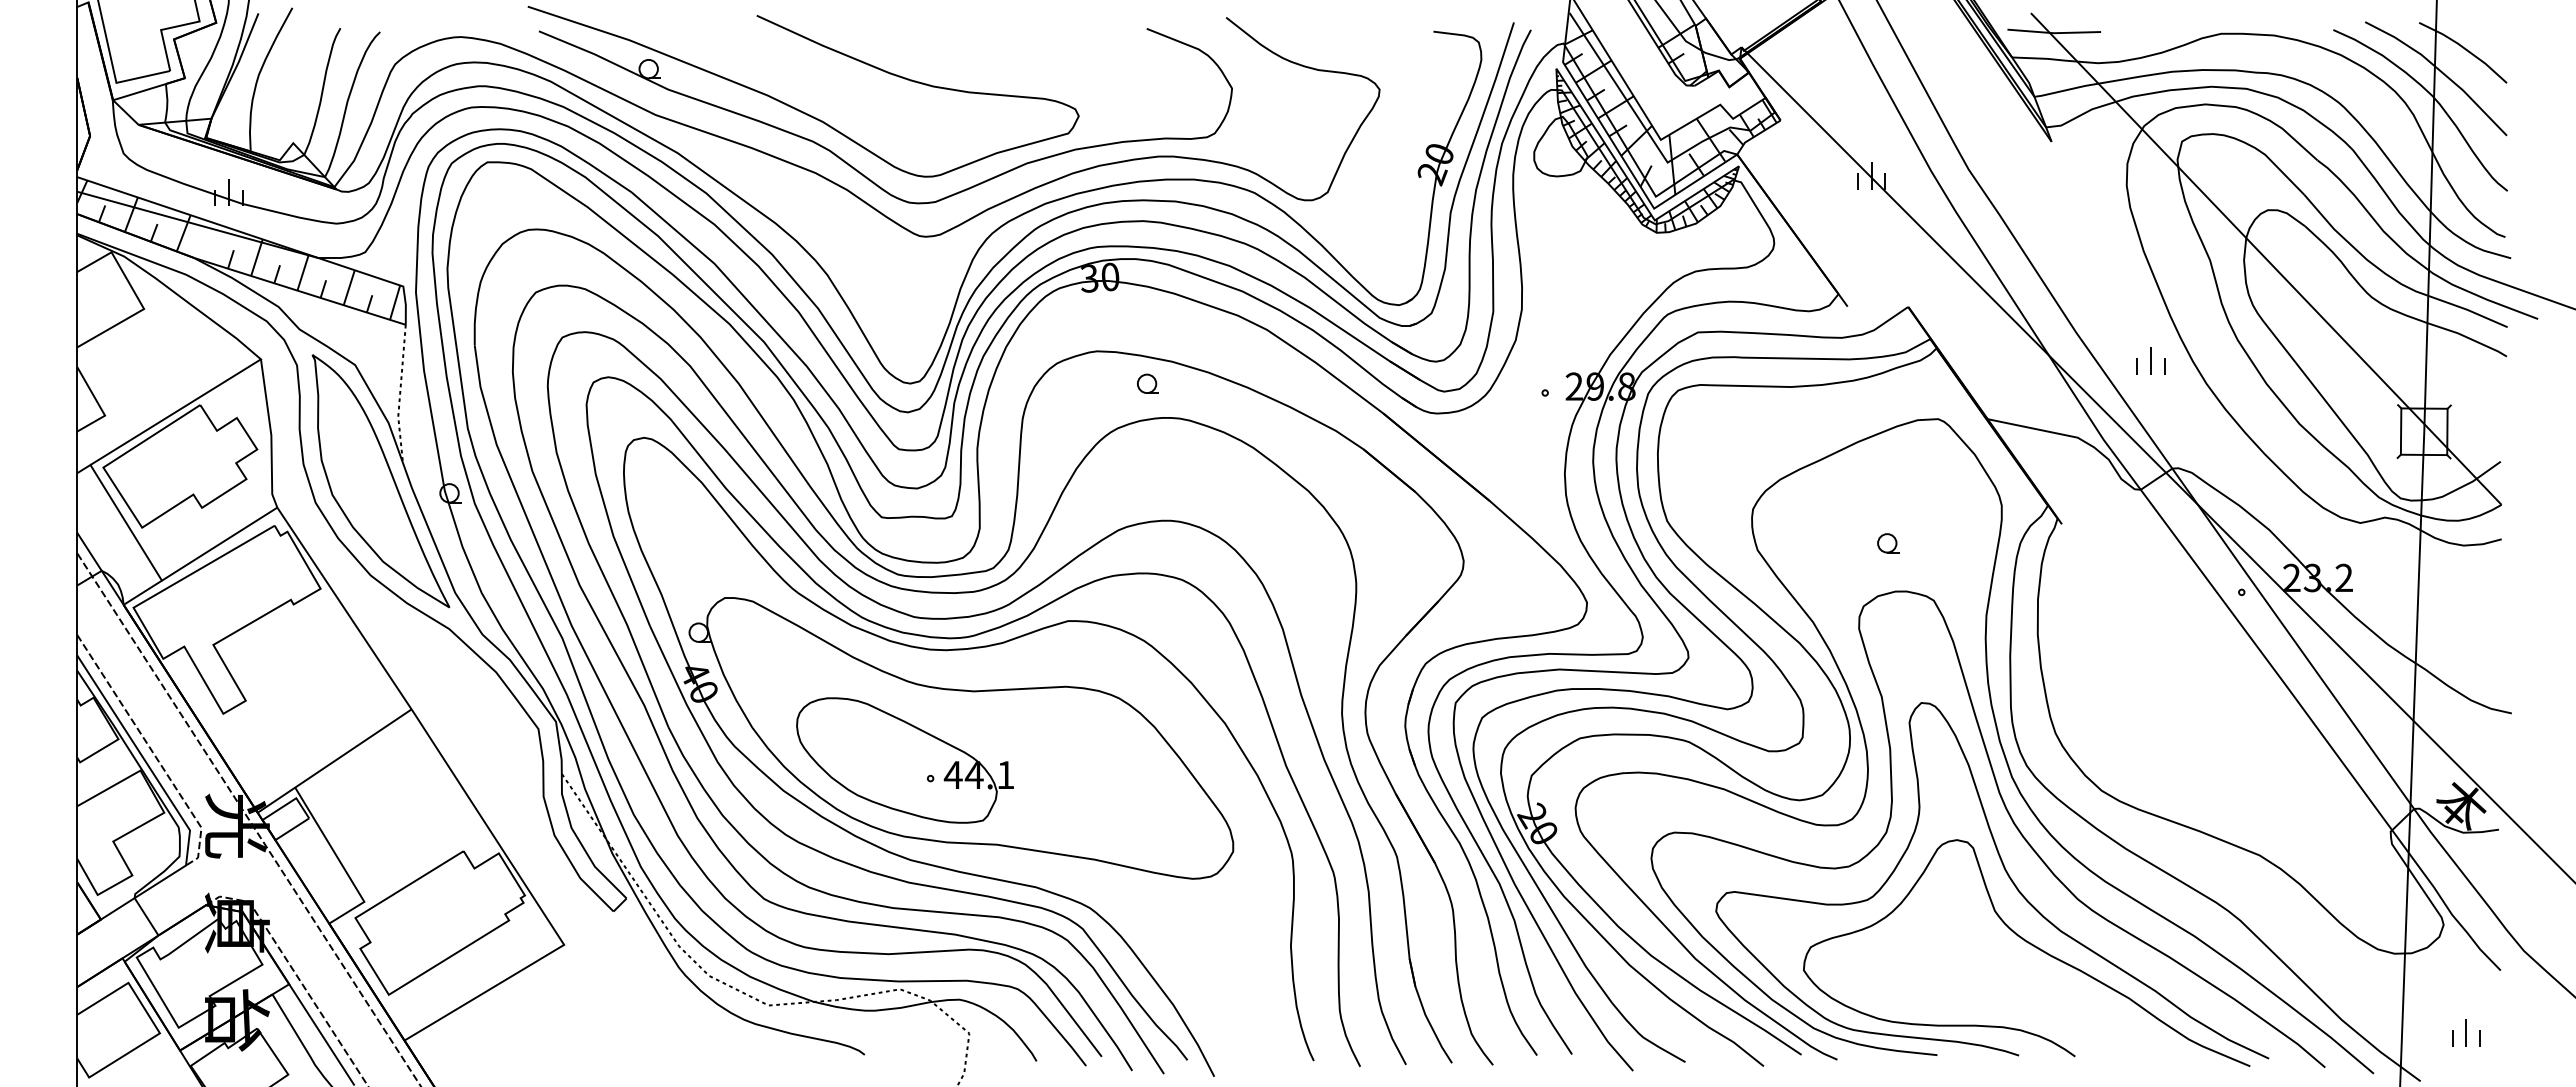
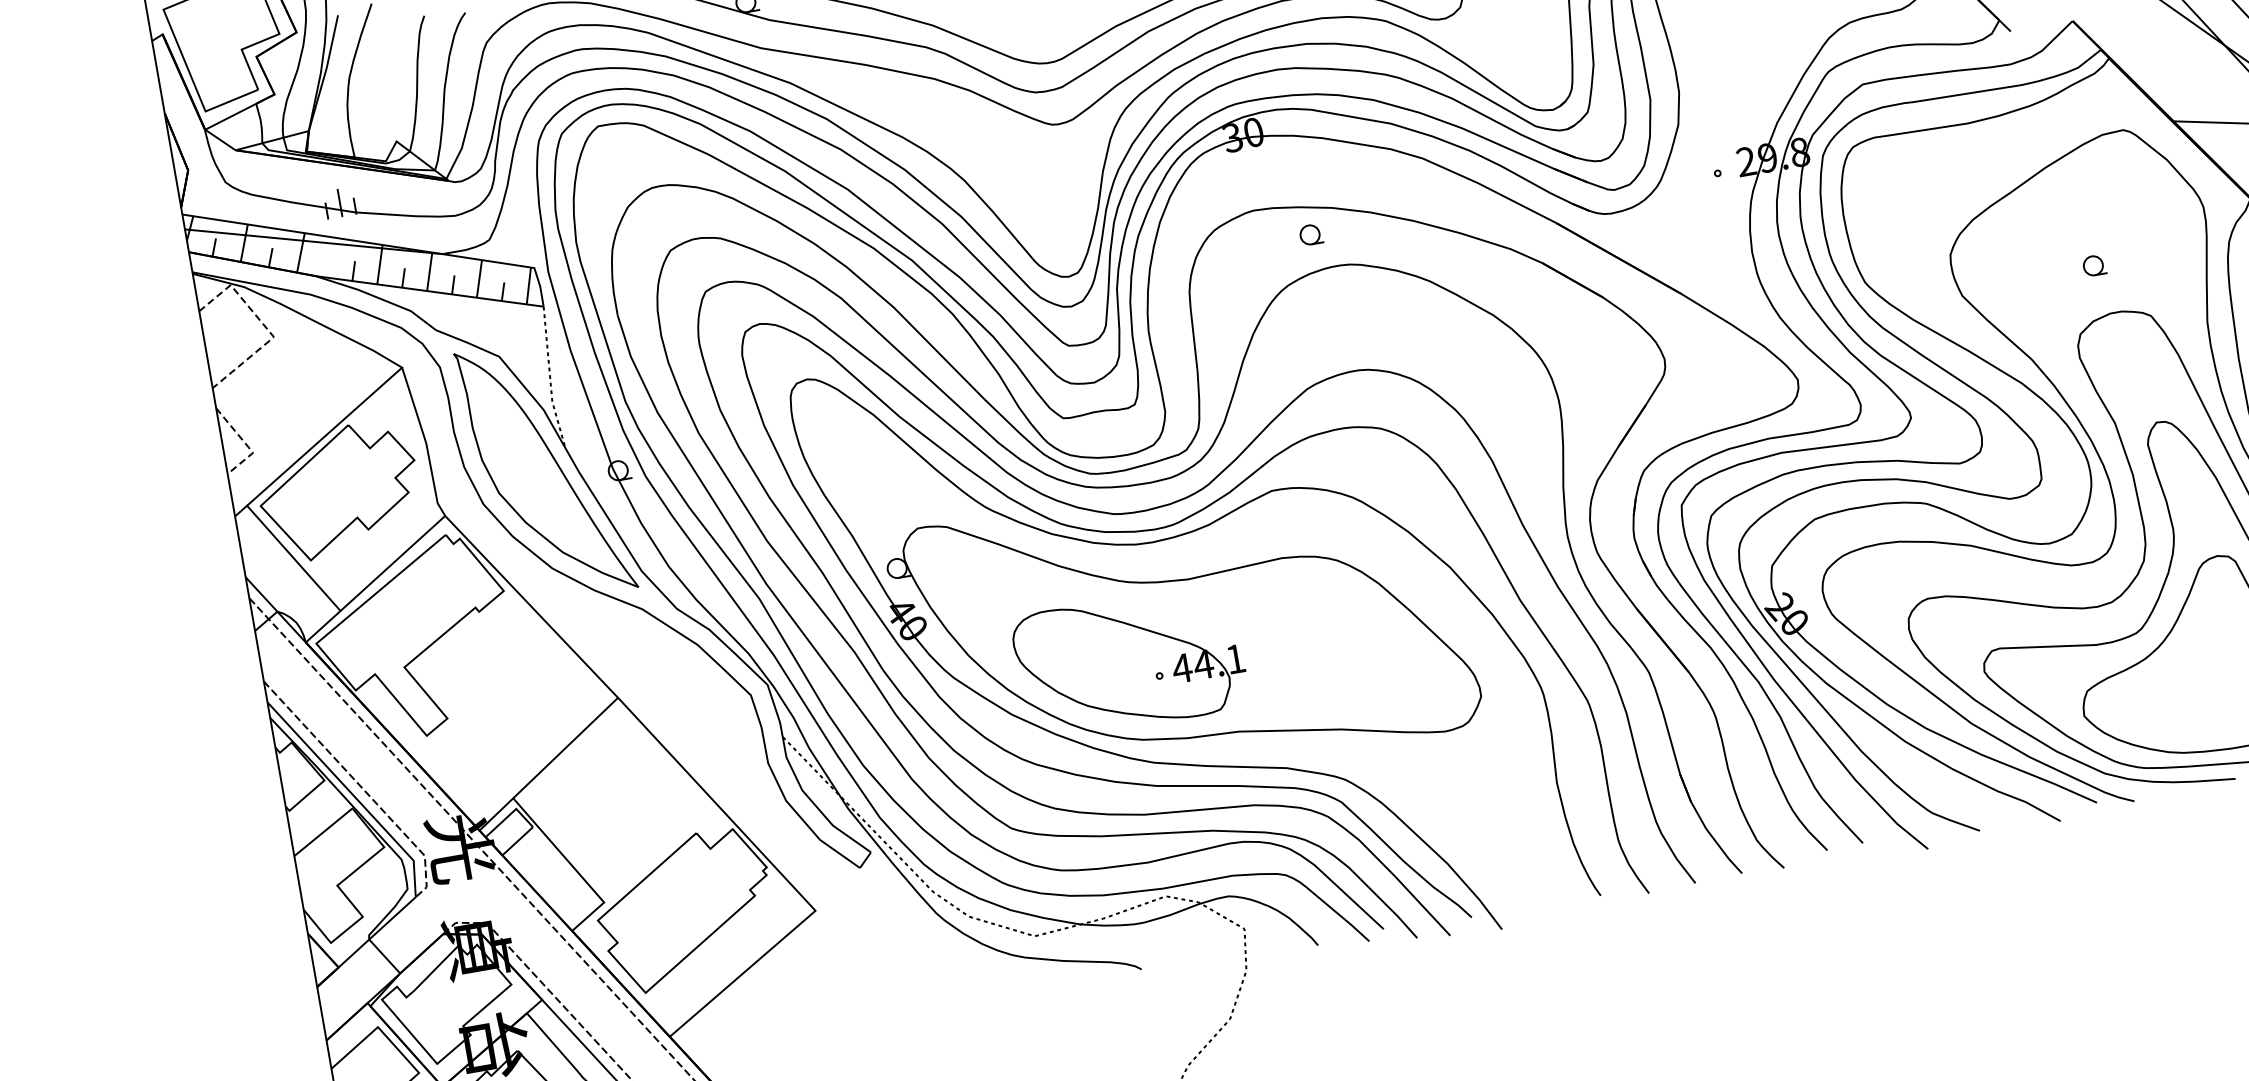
line: (137, 297) -> (265, 326), solid -> dashed
line: (99, 406) -> (245, 444), solid -> dashed

